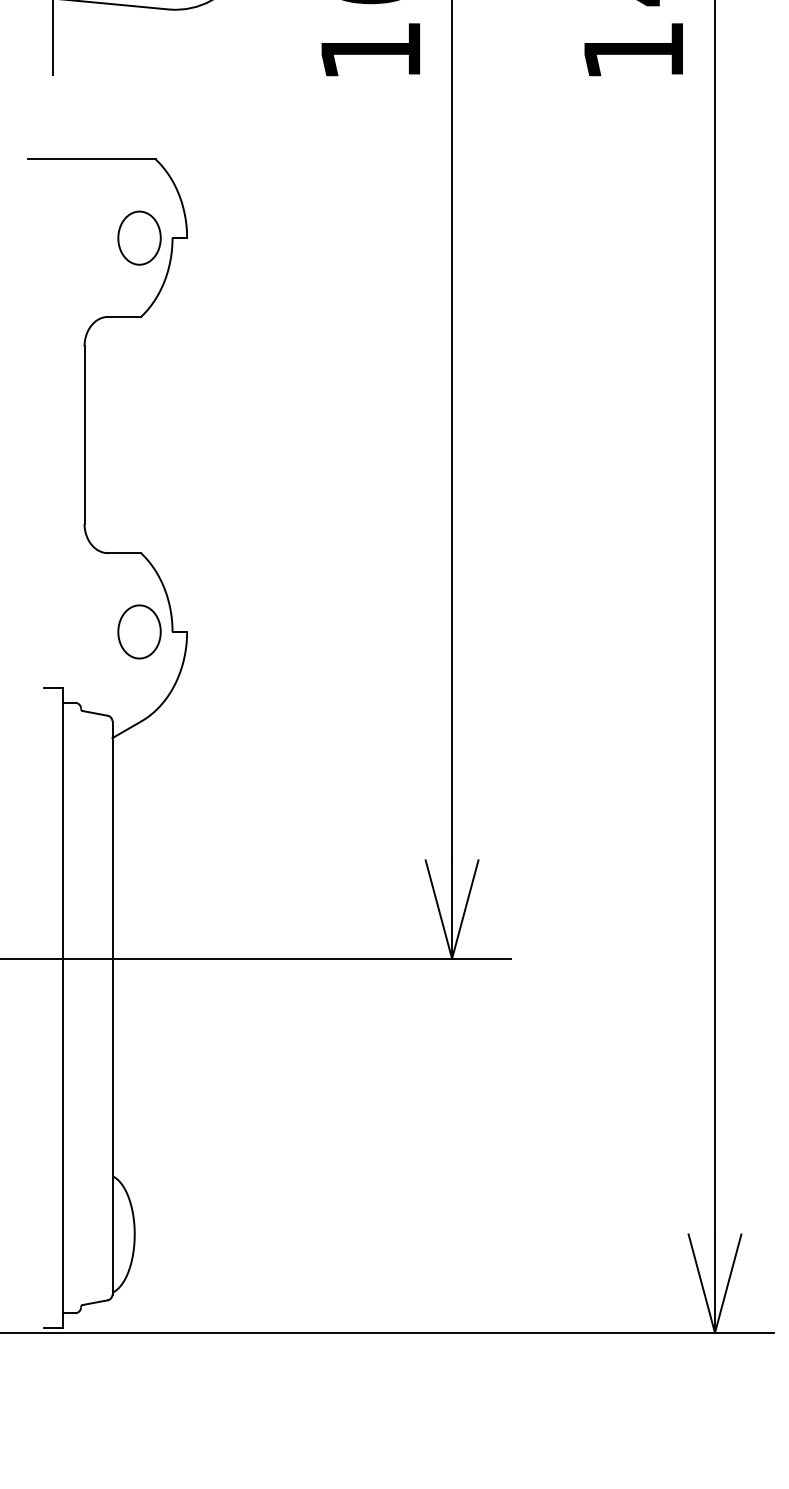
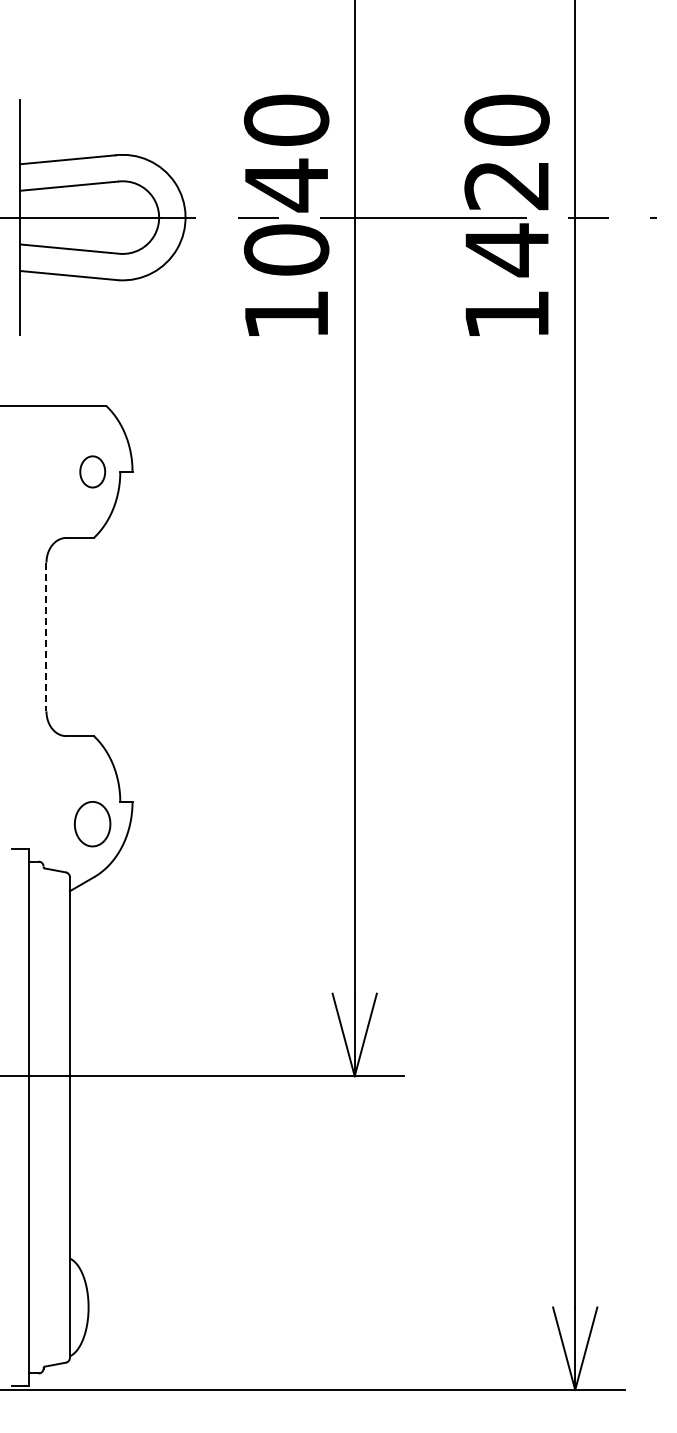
part: (139, 237) -> (92, 471), size x0.7
line: (84, 435) -> (46, 637), solid -> dashed
part: (139, 632) -> (92, 824), moved

